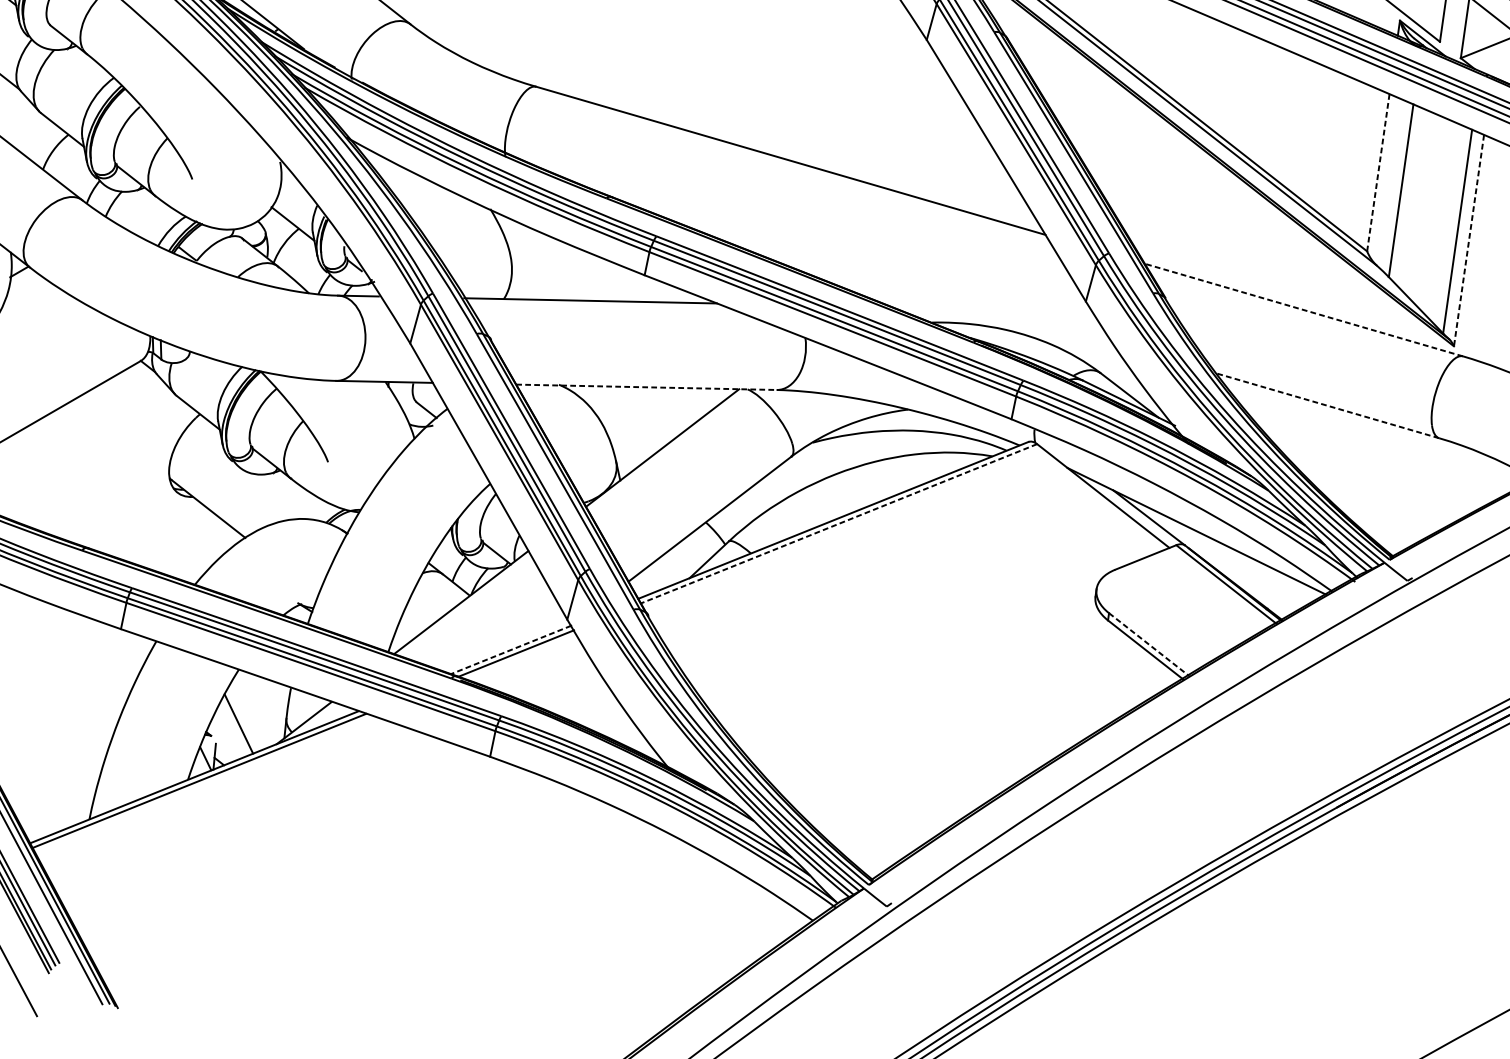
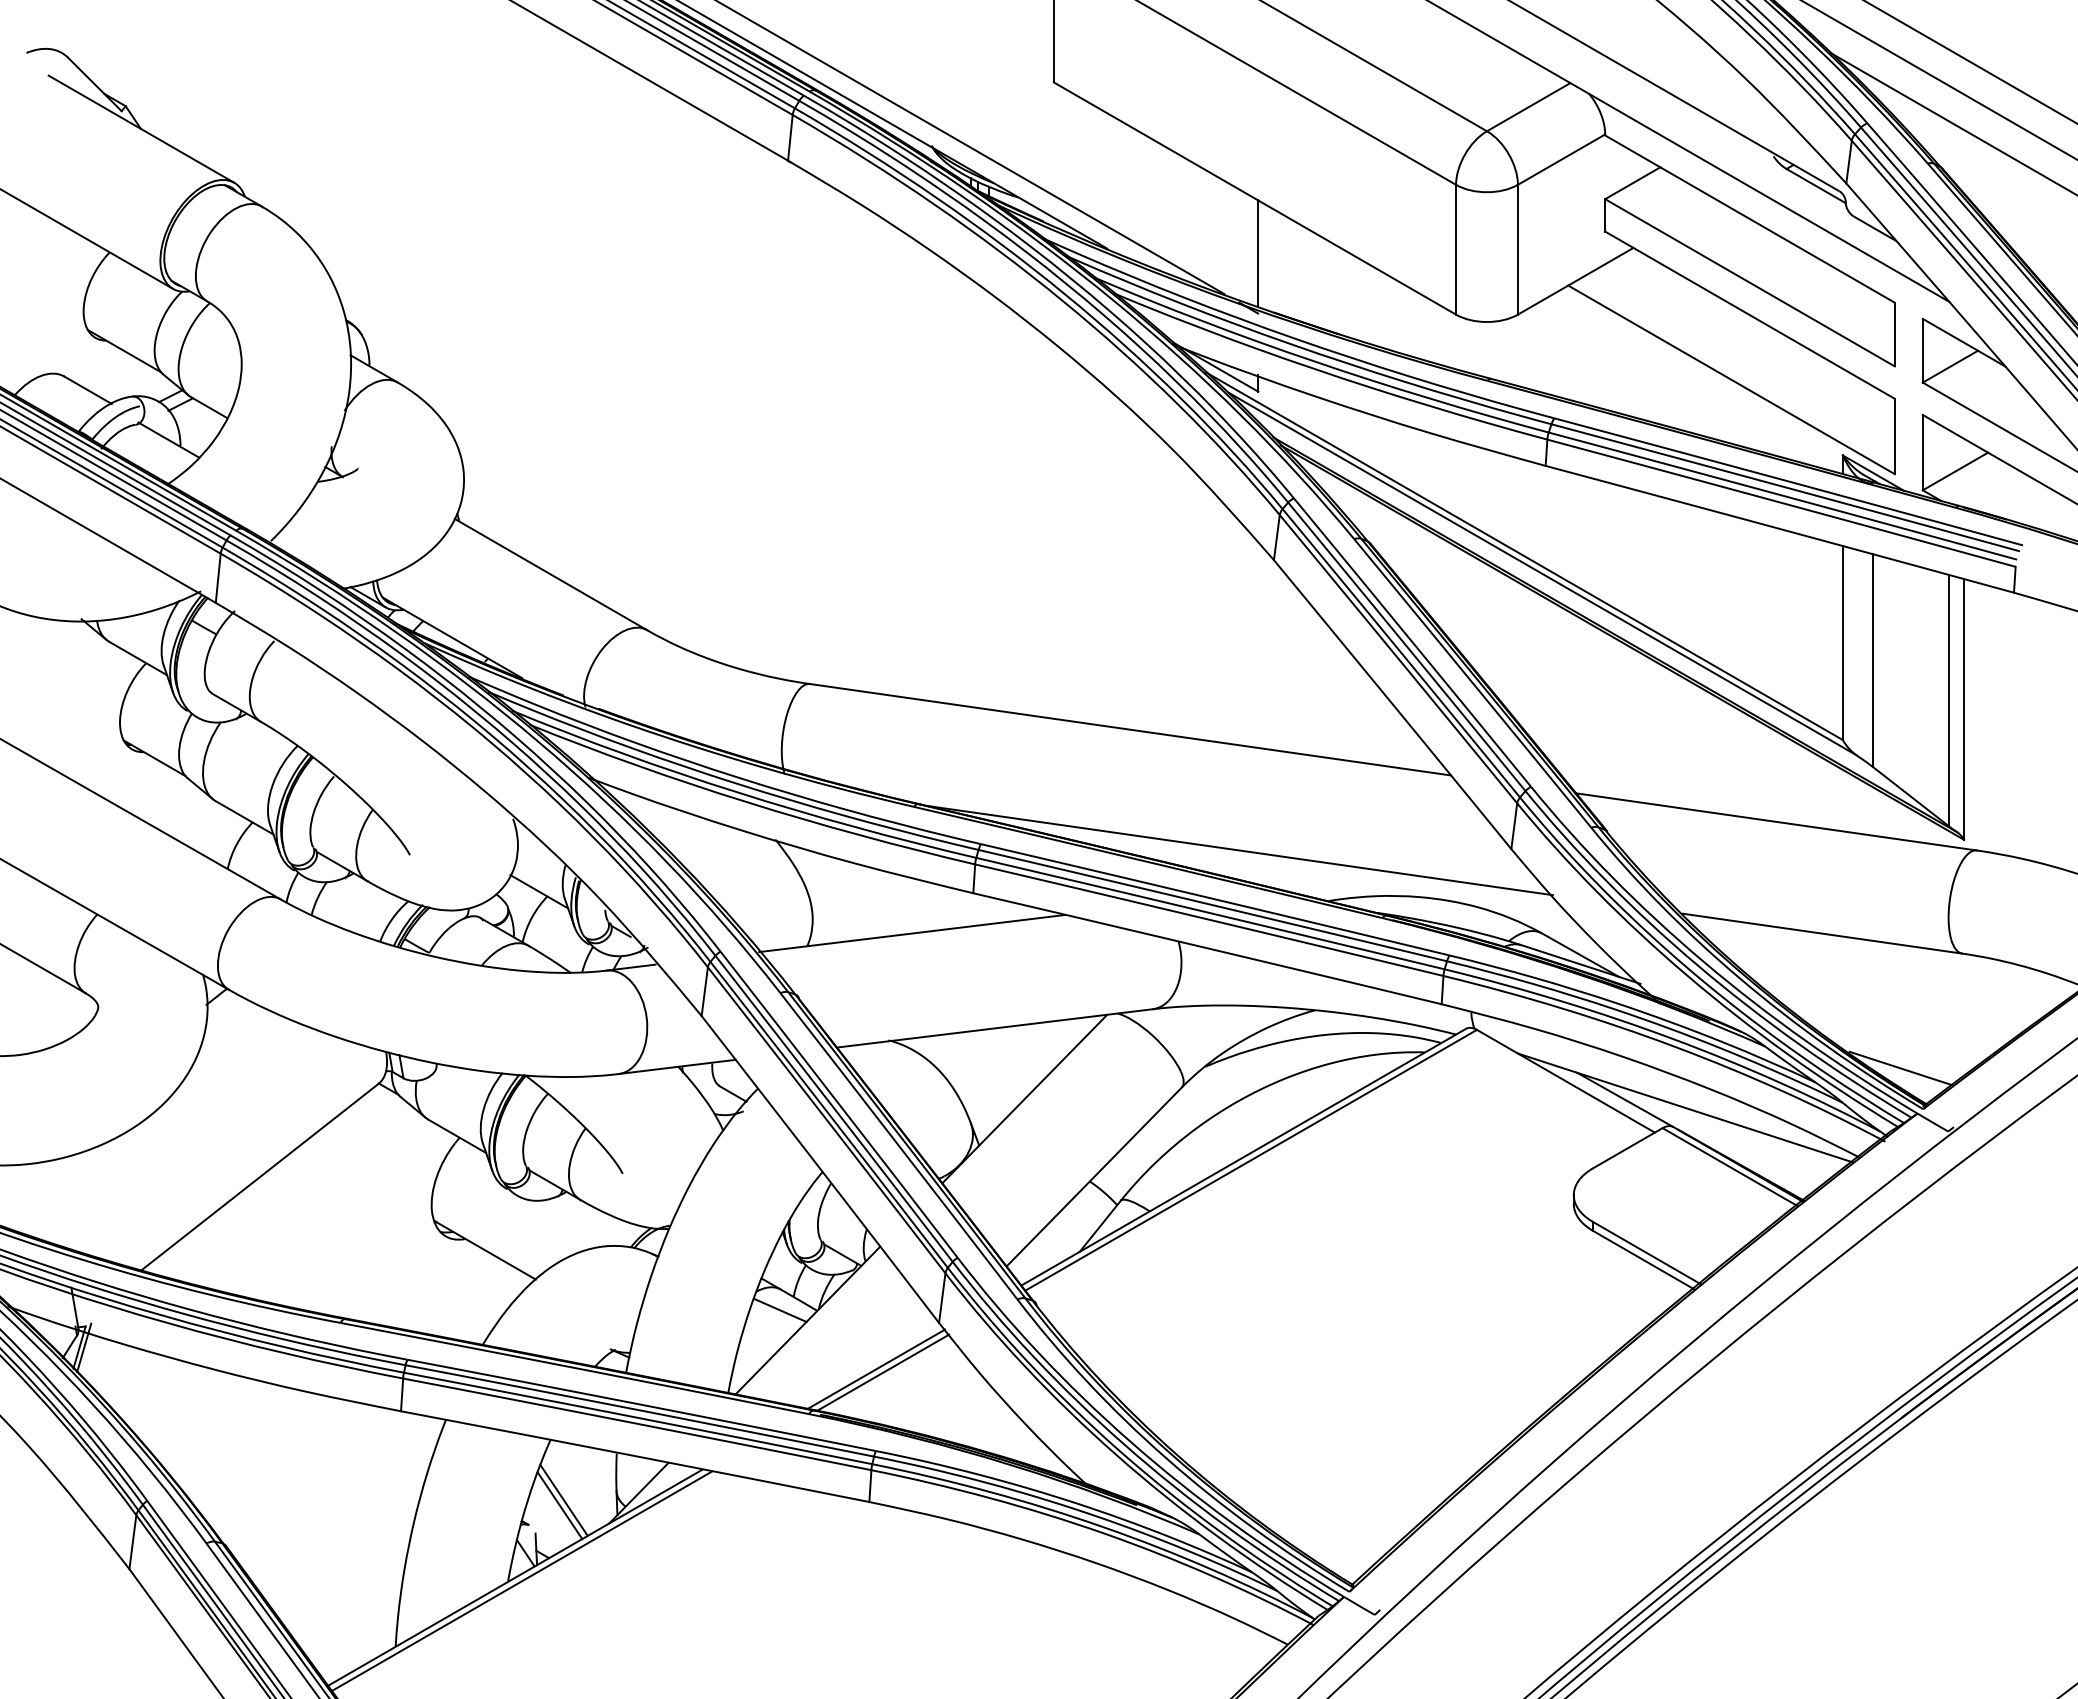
line: (1378, 173) -> (1842, 643), dashed -> solid
line: (1469, 241) -> (1964, 710), dashed -> solid
line: (865, 271) -> (1239, 850), added
line: (1303, 309) -> (1775, 821), dashed -> solid
line: (647, 387) -> (995, 1028), dashed -> solid
line: (1328, 405) -> (1822, 933), dashed -> solid
line: (839, 523) -> (1251, 1160), dashed -> solid
line: (1376, 524) -> (1900, 1068), added
line: (439, 590) -> (779, 1309), added
line: (1149, 645) -> (1647, 1253), dashed -> solid
line: (510, 650) -> (875, 1369), dashed -> solid
line: (242, 720) -> (563, 1500), added

